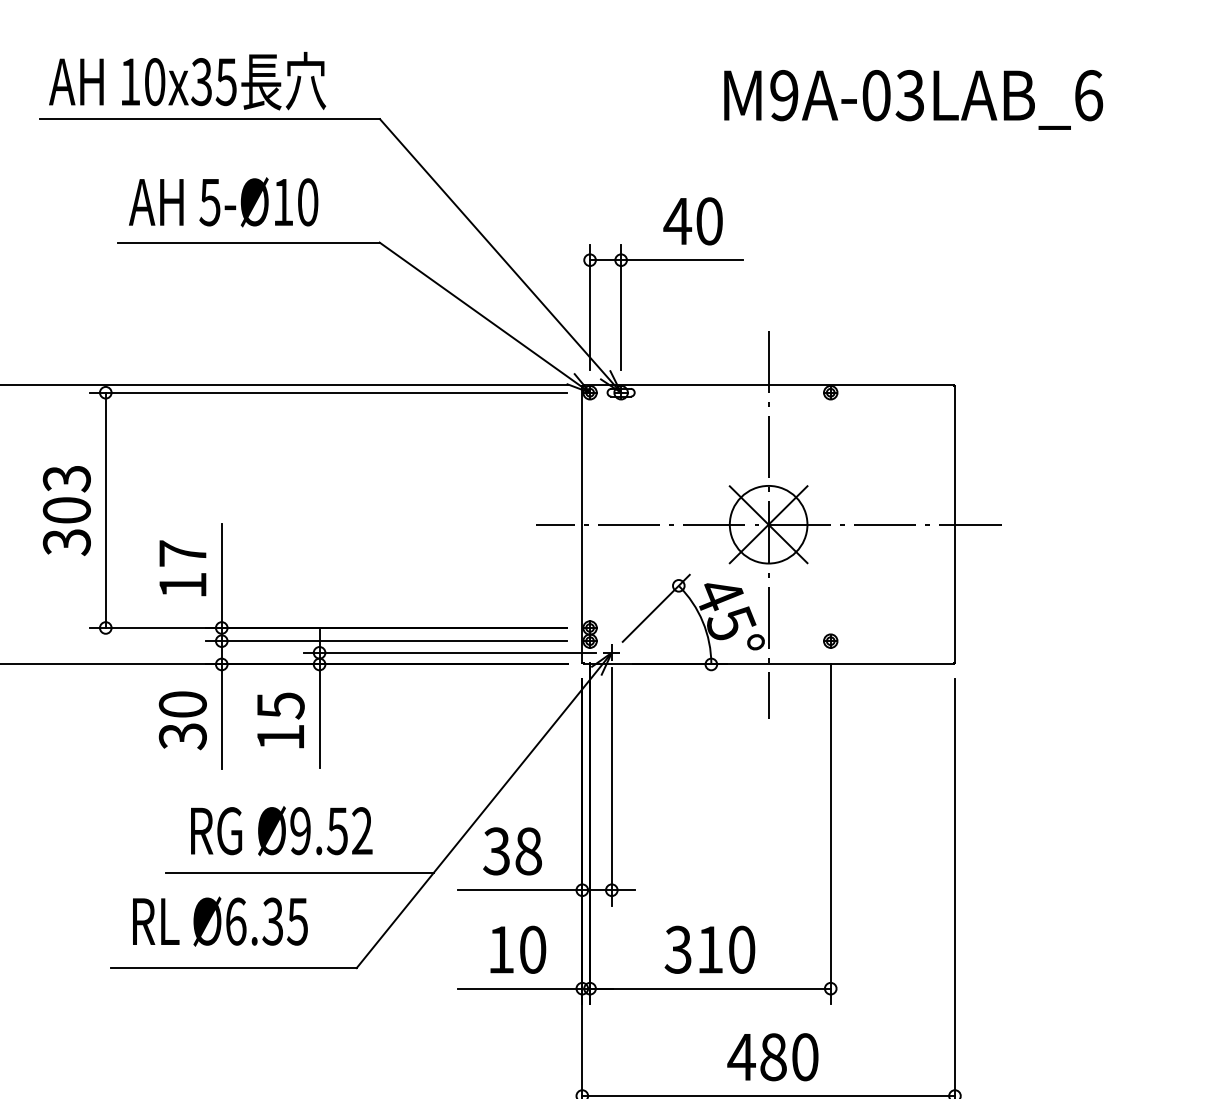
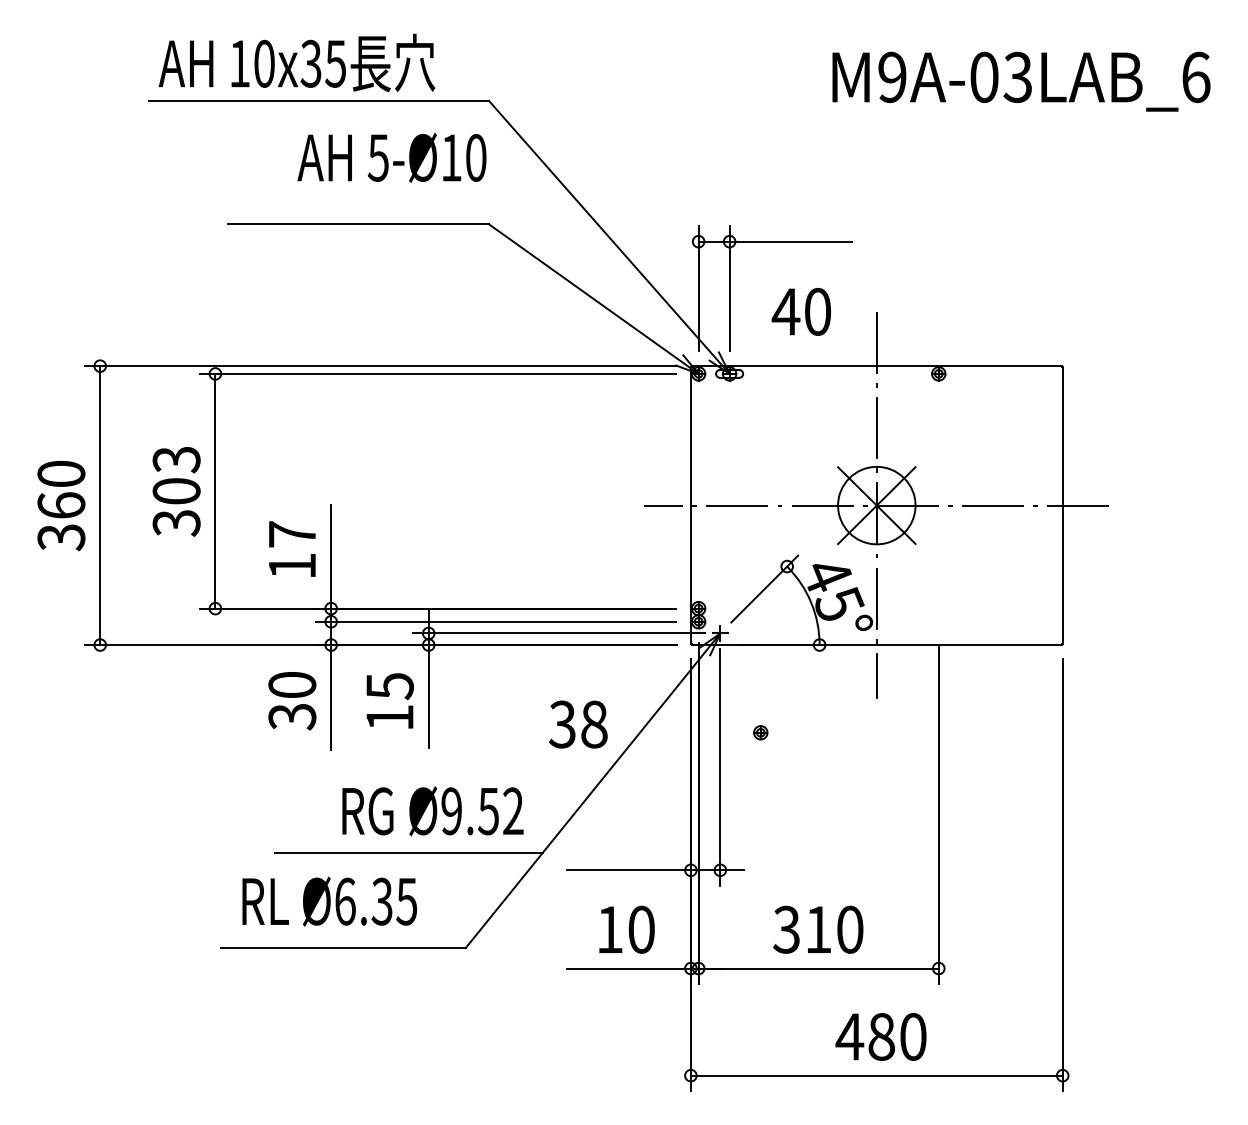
text: (223, 201) -> (391, 157), moved
text: (692, 220) -> (800, 311), moved
part: (830, 640) -> (760, 732), moved
text: (281, 831) -> (432, 811), moved
text: (512, 851) -> (578, 724), moved

